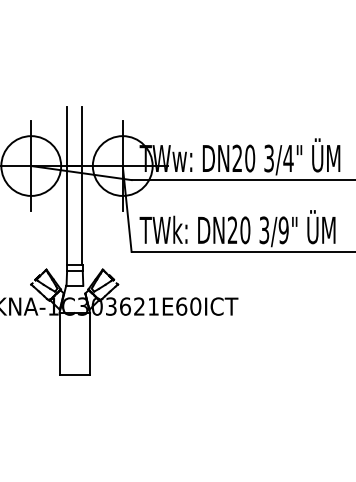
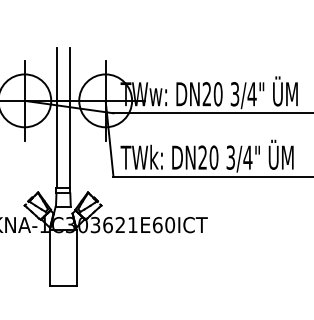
text: (283, 230) -> (247, 157), 3/9" -> 3/4"

